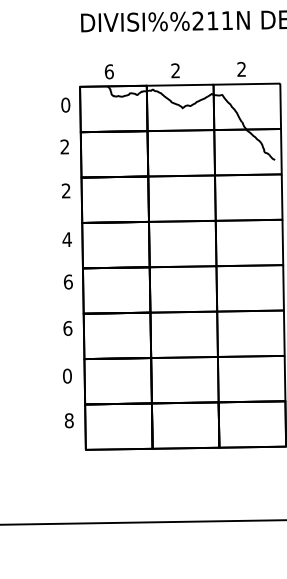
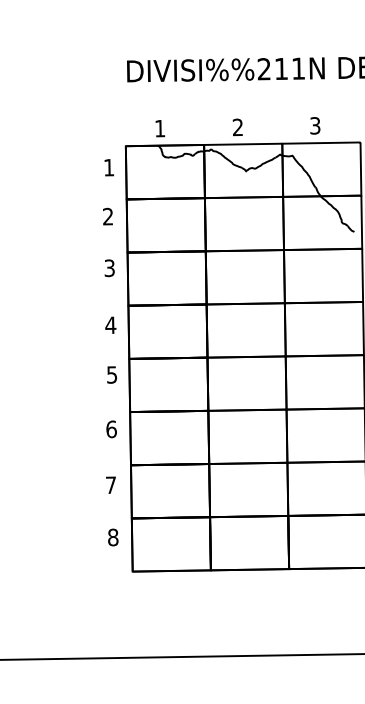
text: (241, 69) -> (315, 125), 2 -> 3
text: (109, 71) -> (160, 128), 6 -> 1
text: (65, 104) -> (108, 167), 0 -> 1
text: (66, 191) -> (109, 268), 2 -> 3
text: (68, 281) -> (112, 374), 6 -> 5
text: (66, 376) -> (110, 485), 0 -> 7

